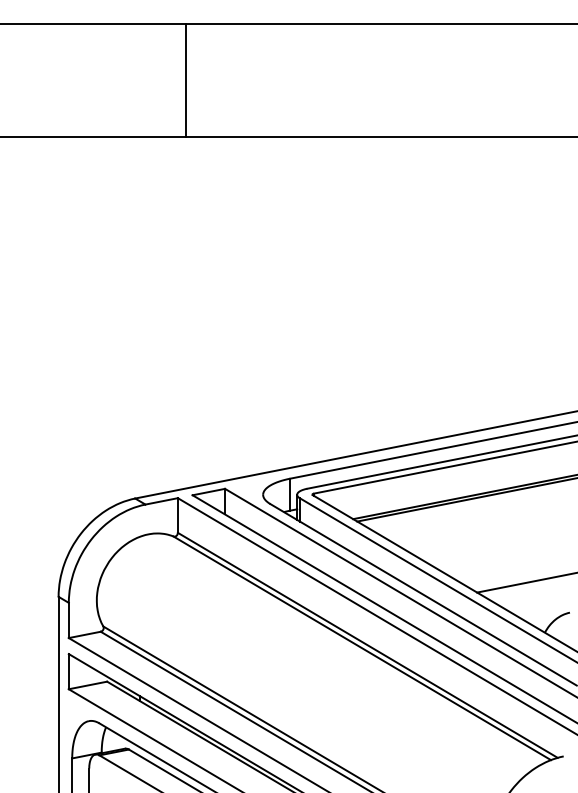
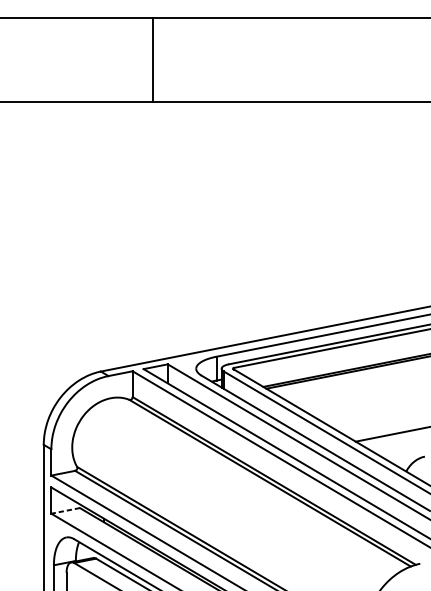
line: (185, 80) -> (153, 59), moved
line: (88, 685) -> (66, 510), solid -> dashed

